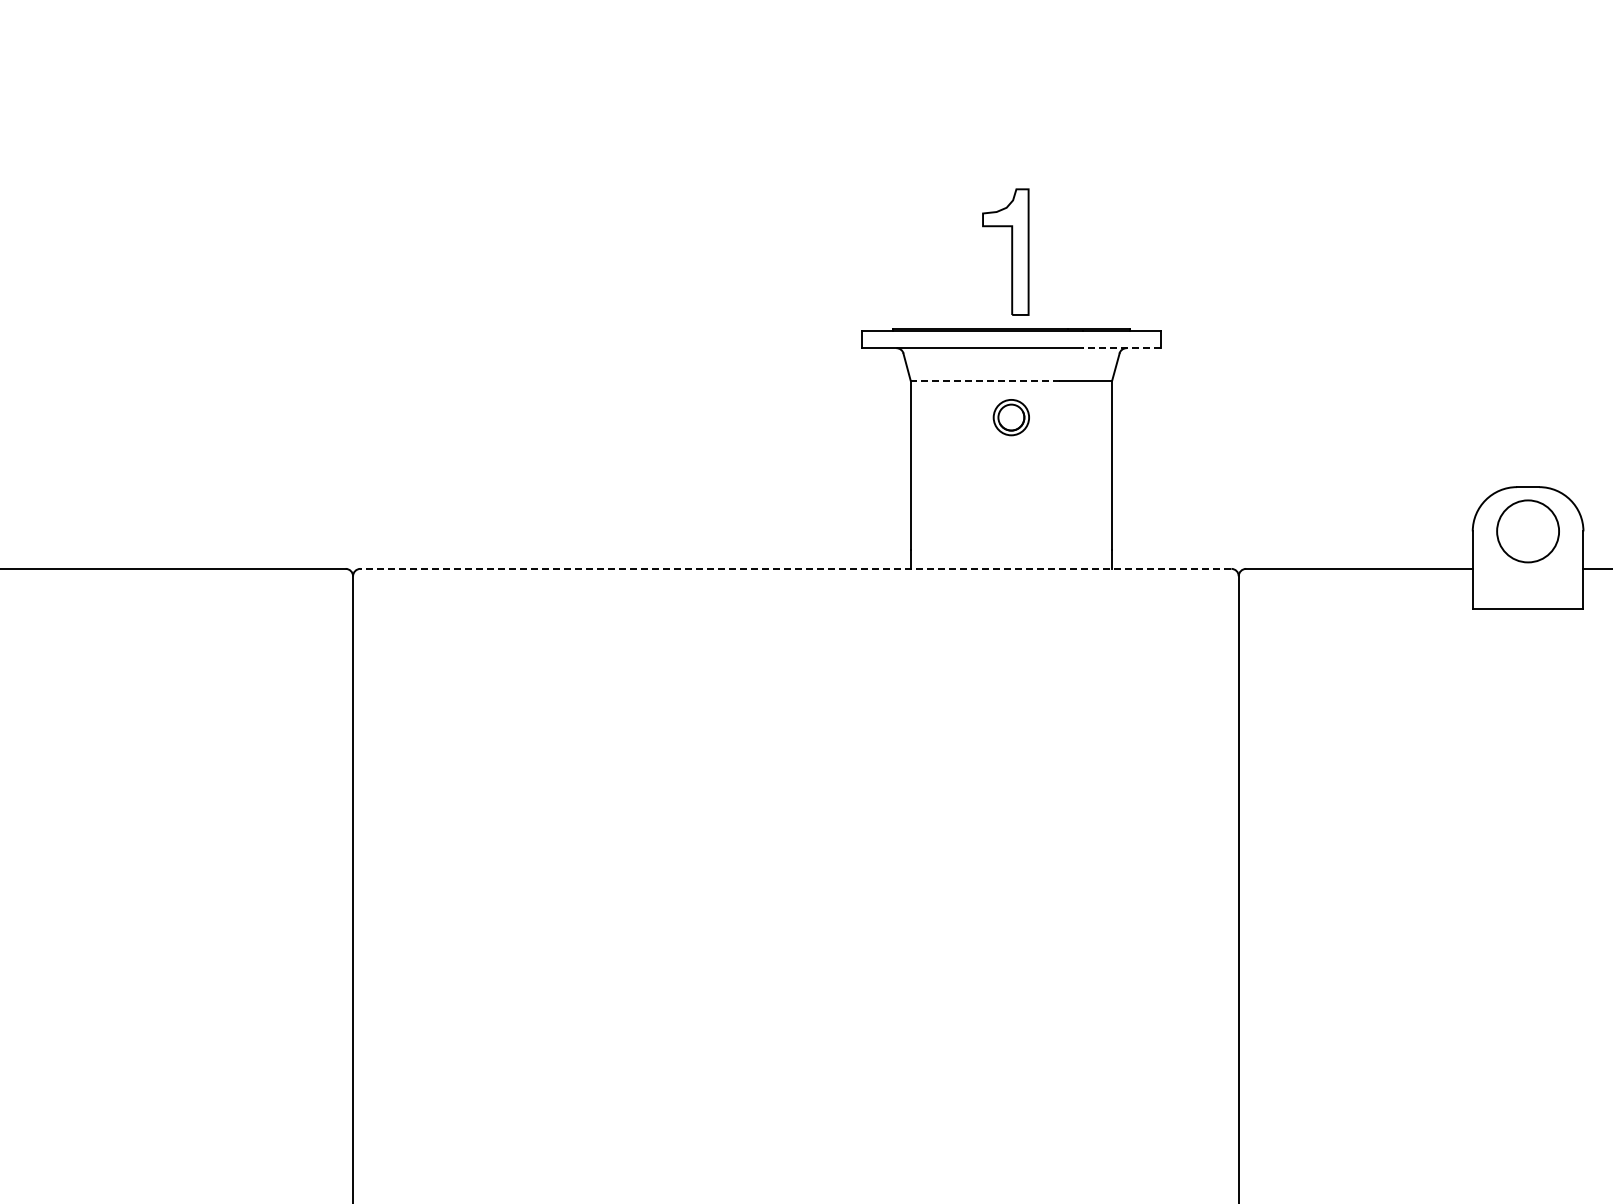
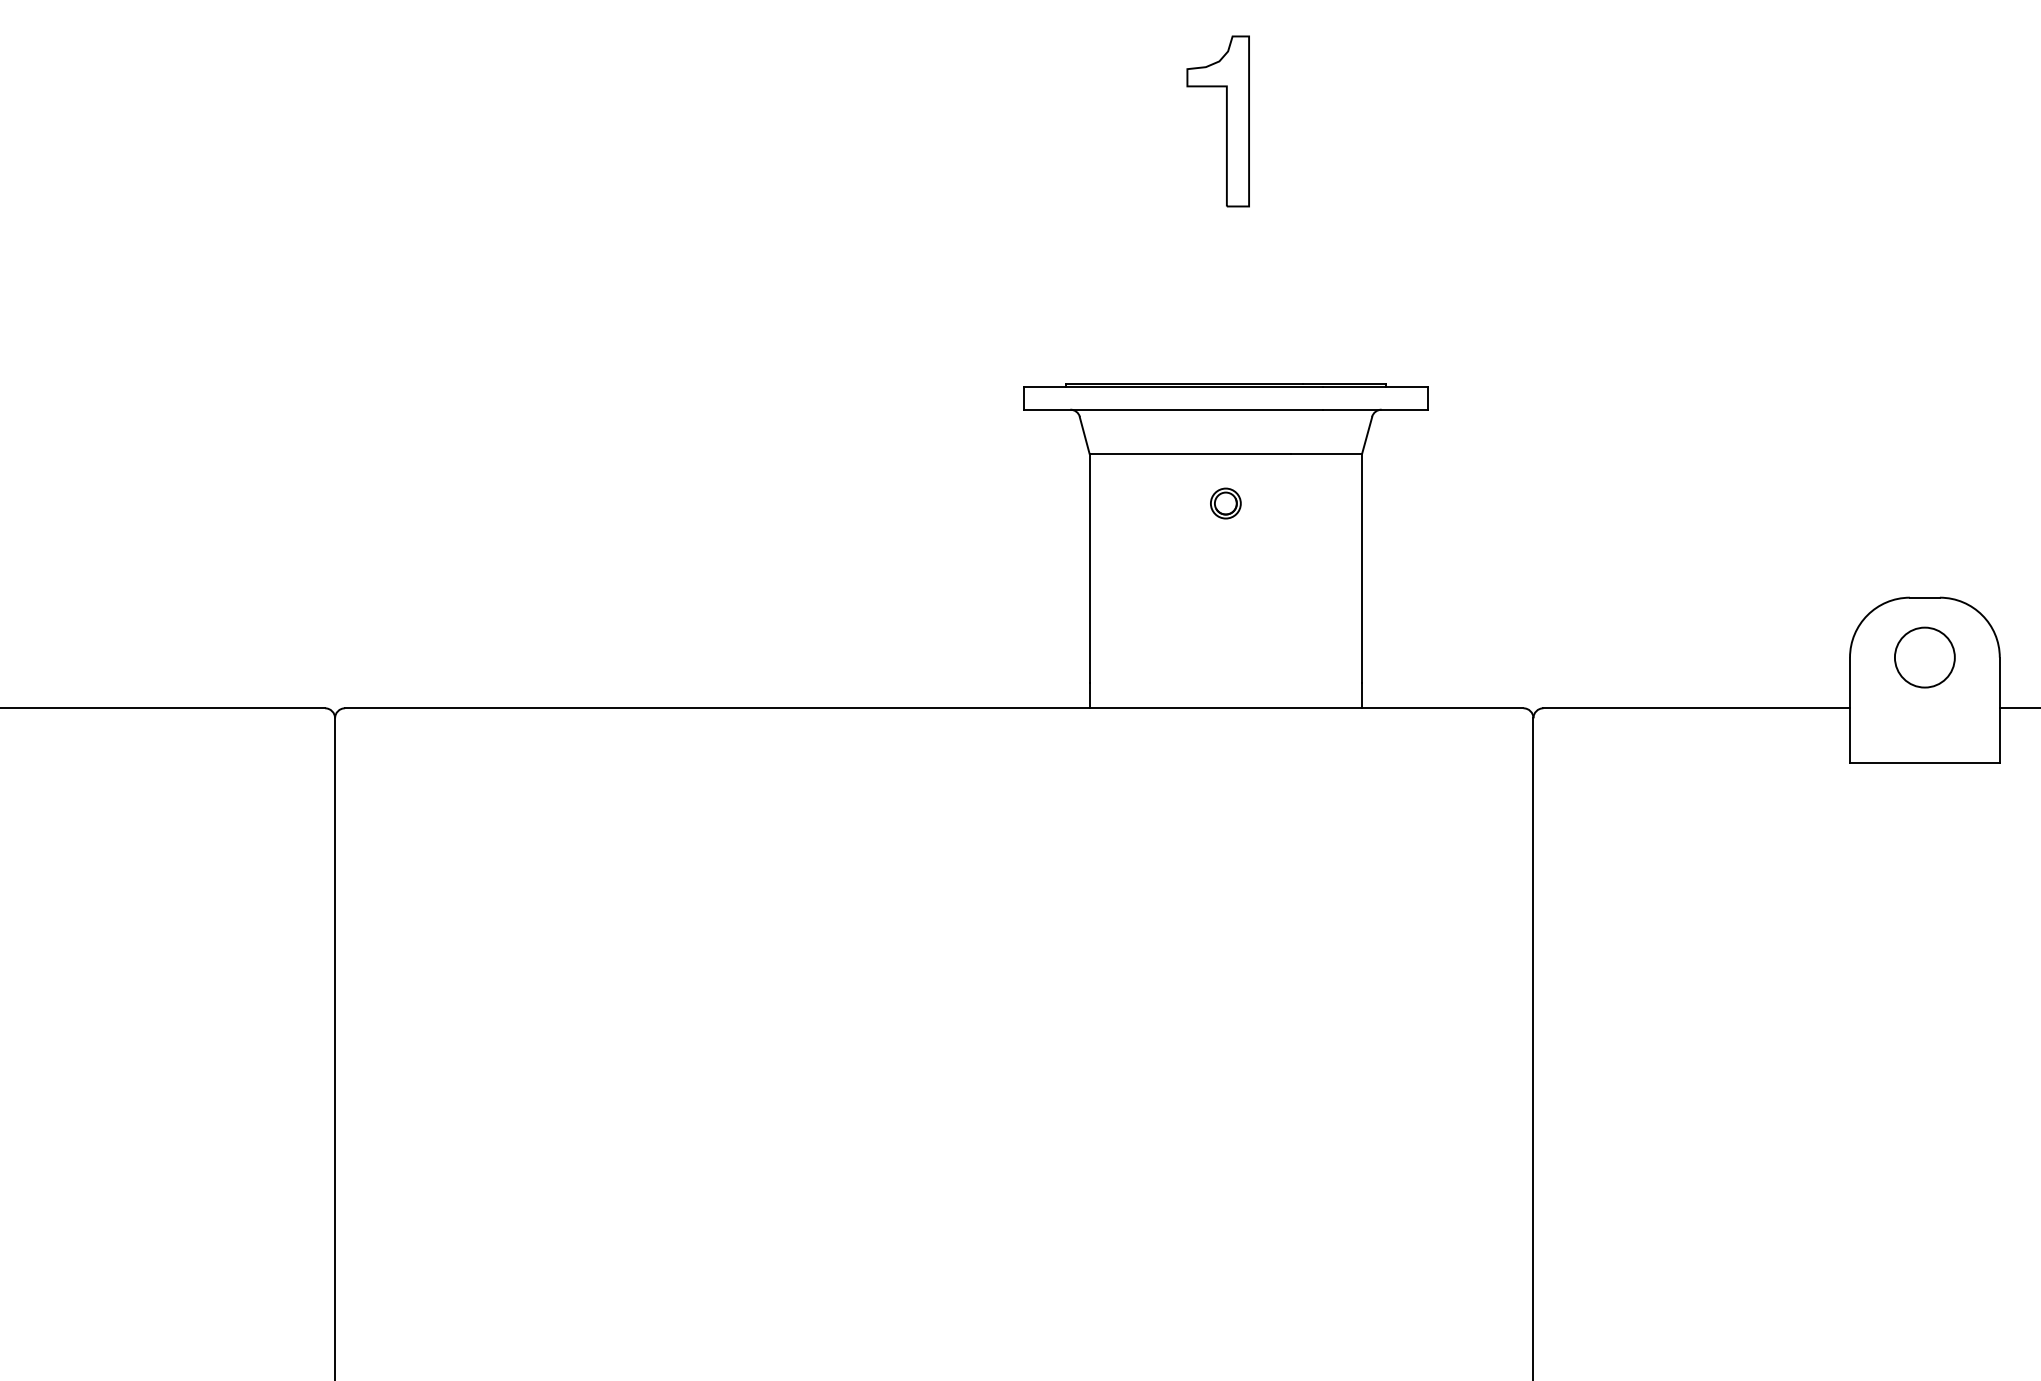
part: (1005, 251) -> (1217, 120), moved
line: (1122, 348) -> (1376, 410), dashed -> solid
line: (985, 380) -> (1190, 453), dashed -> solid
part: (1011, 417) -> (1225, 503), size x0.62
circle: (1527, 531) -> (1924, 657), size x0.71
line: (795, 568) -> (933, 707), dashed -> solid

